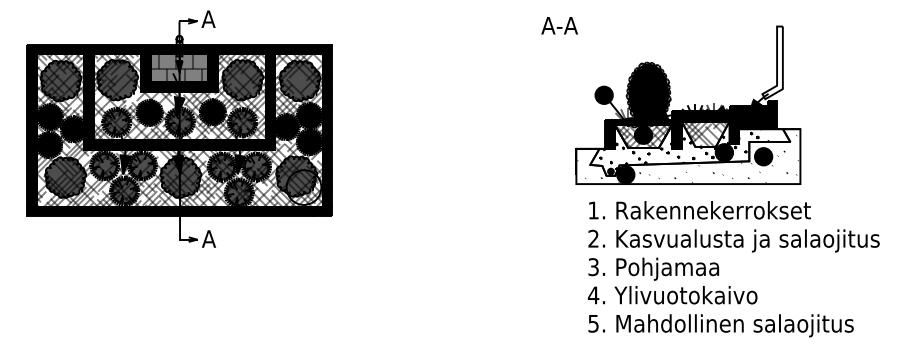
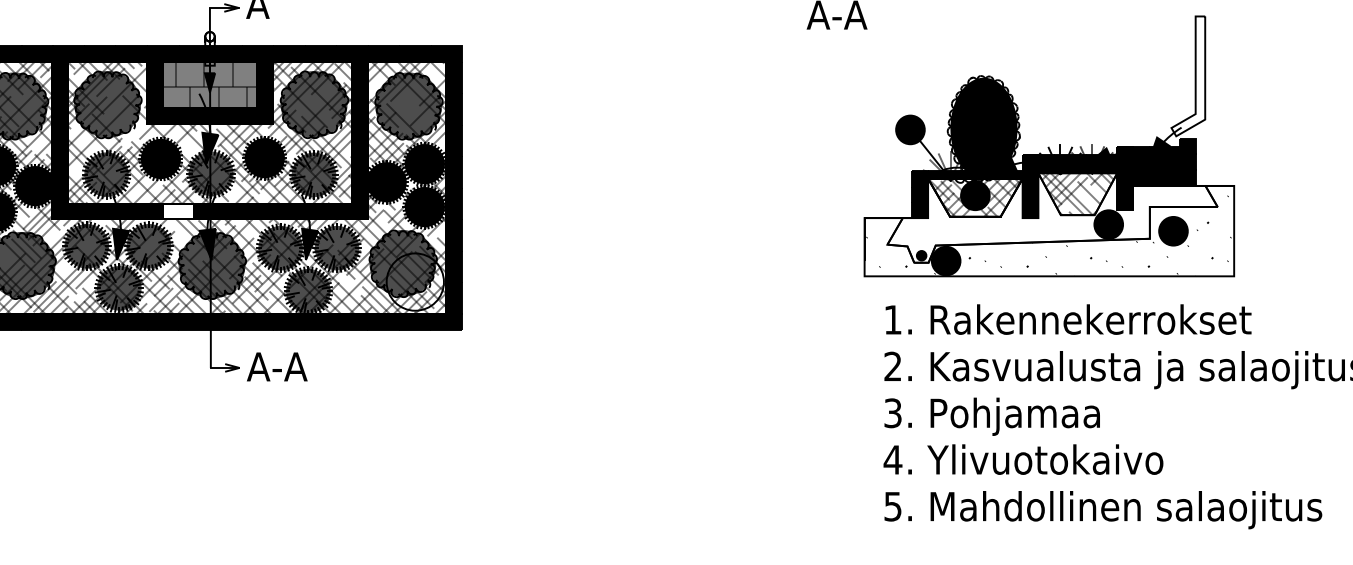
fill: (159, 144) -> (176, 211), removed
hatch: (691, 149) -> (1054, 219), removed
text: (227, 238) -> (289, 366), A -> A-A

